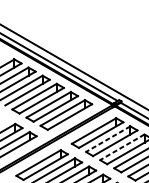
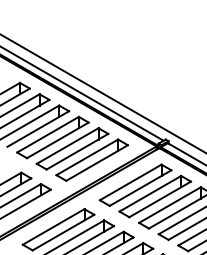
line: (108, 138) -> (150, 193), dashed -> solid
line: (121, 147) -> (169, 205), dashed -> solid

